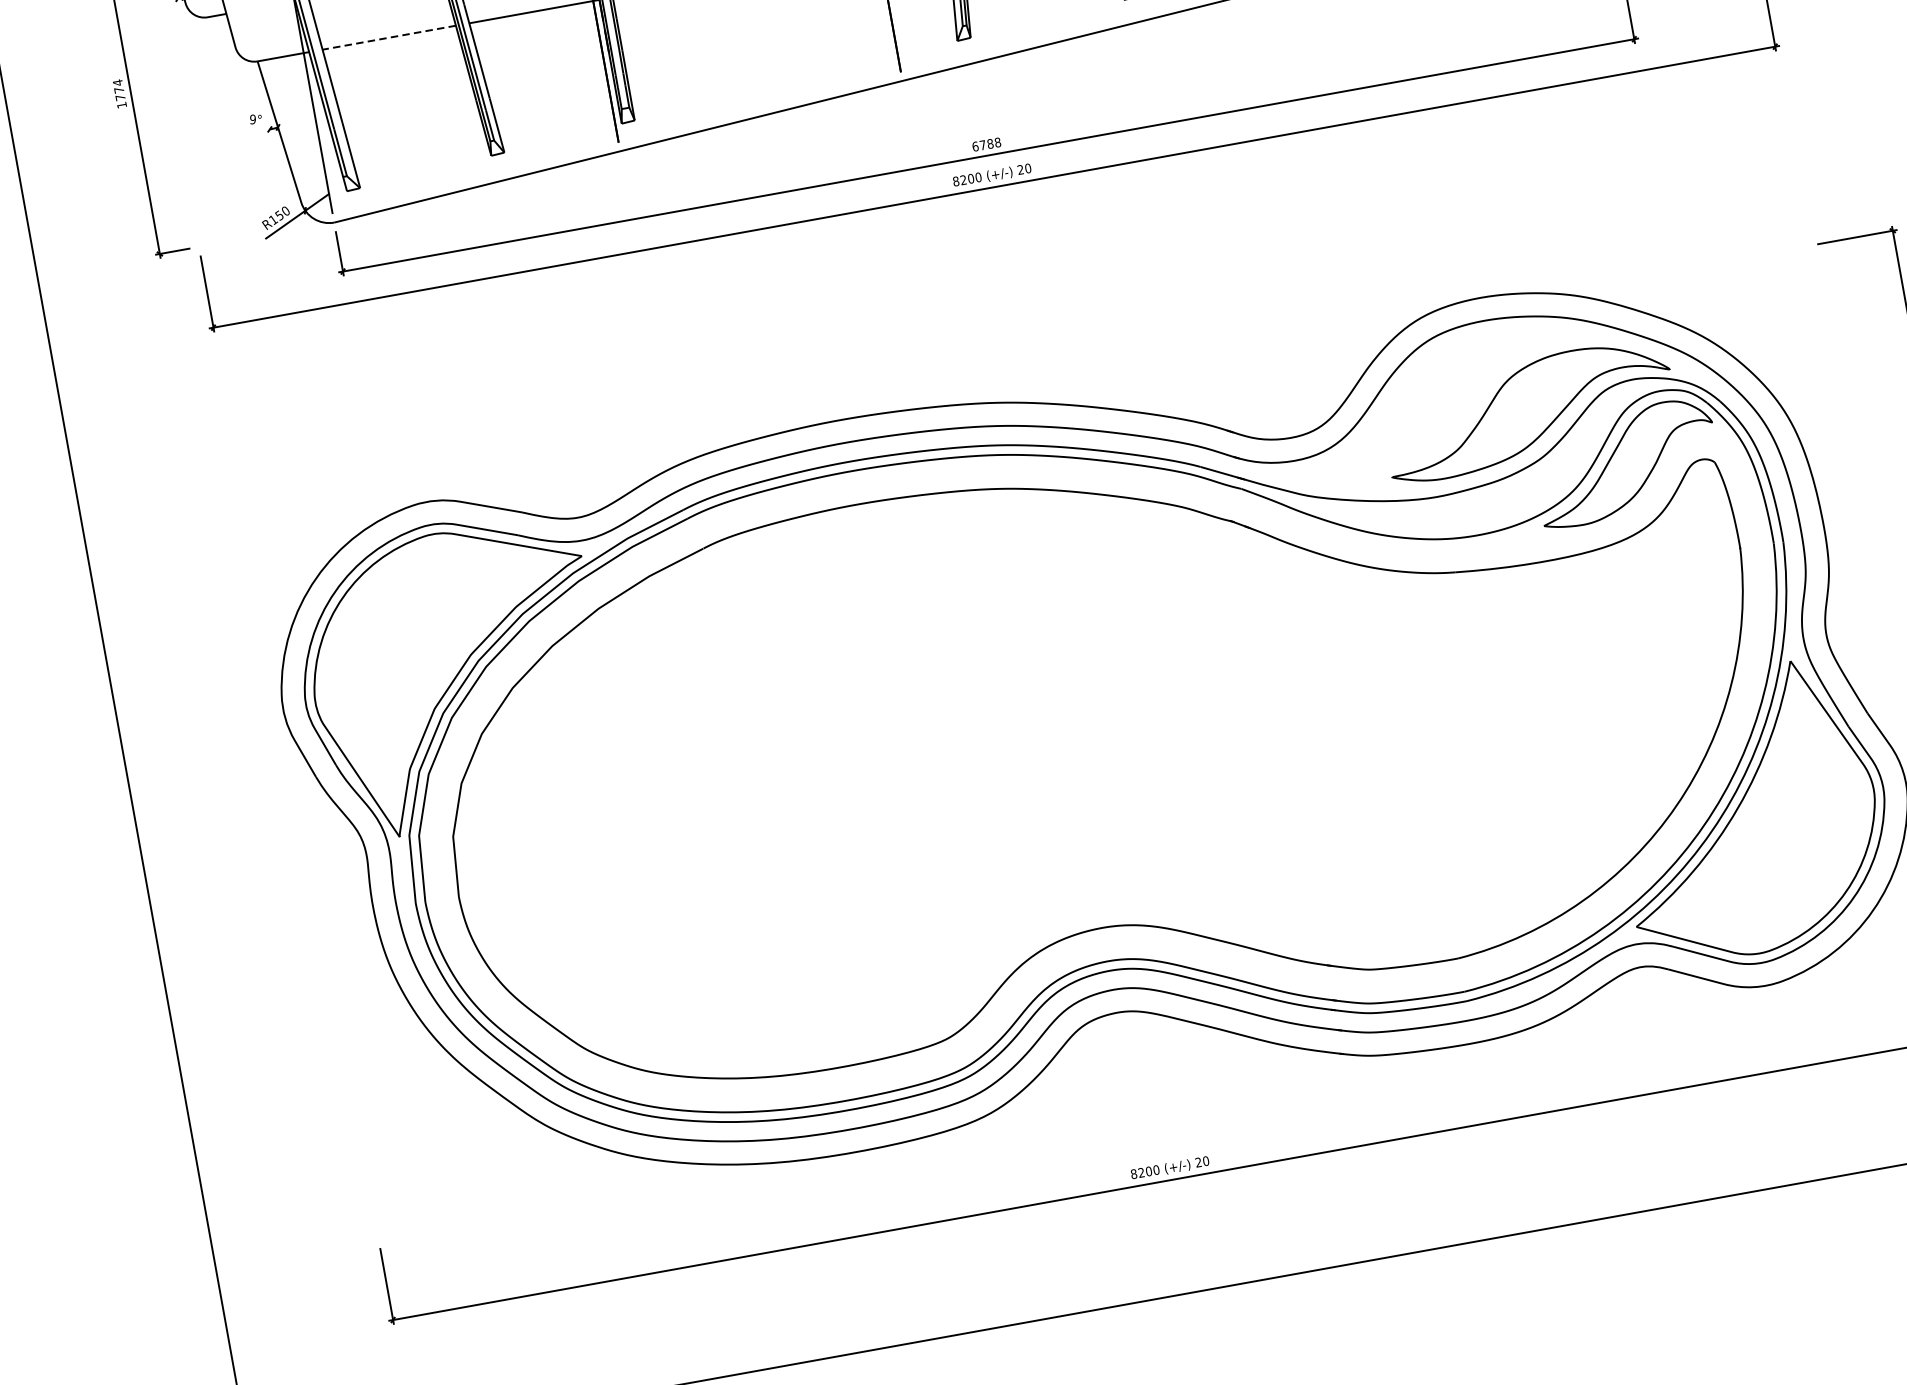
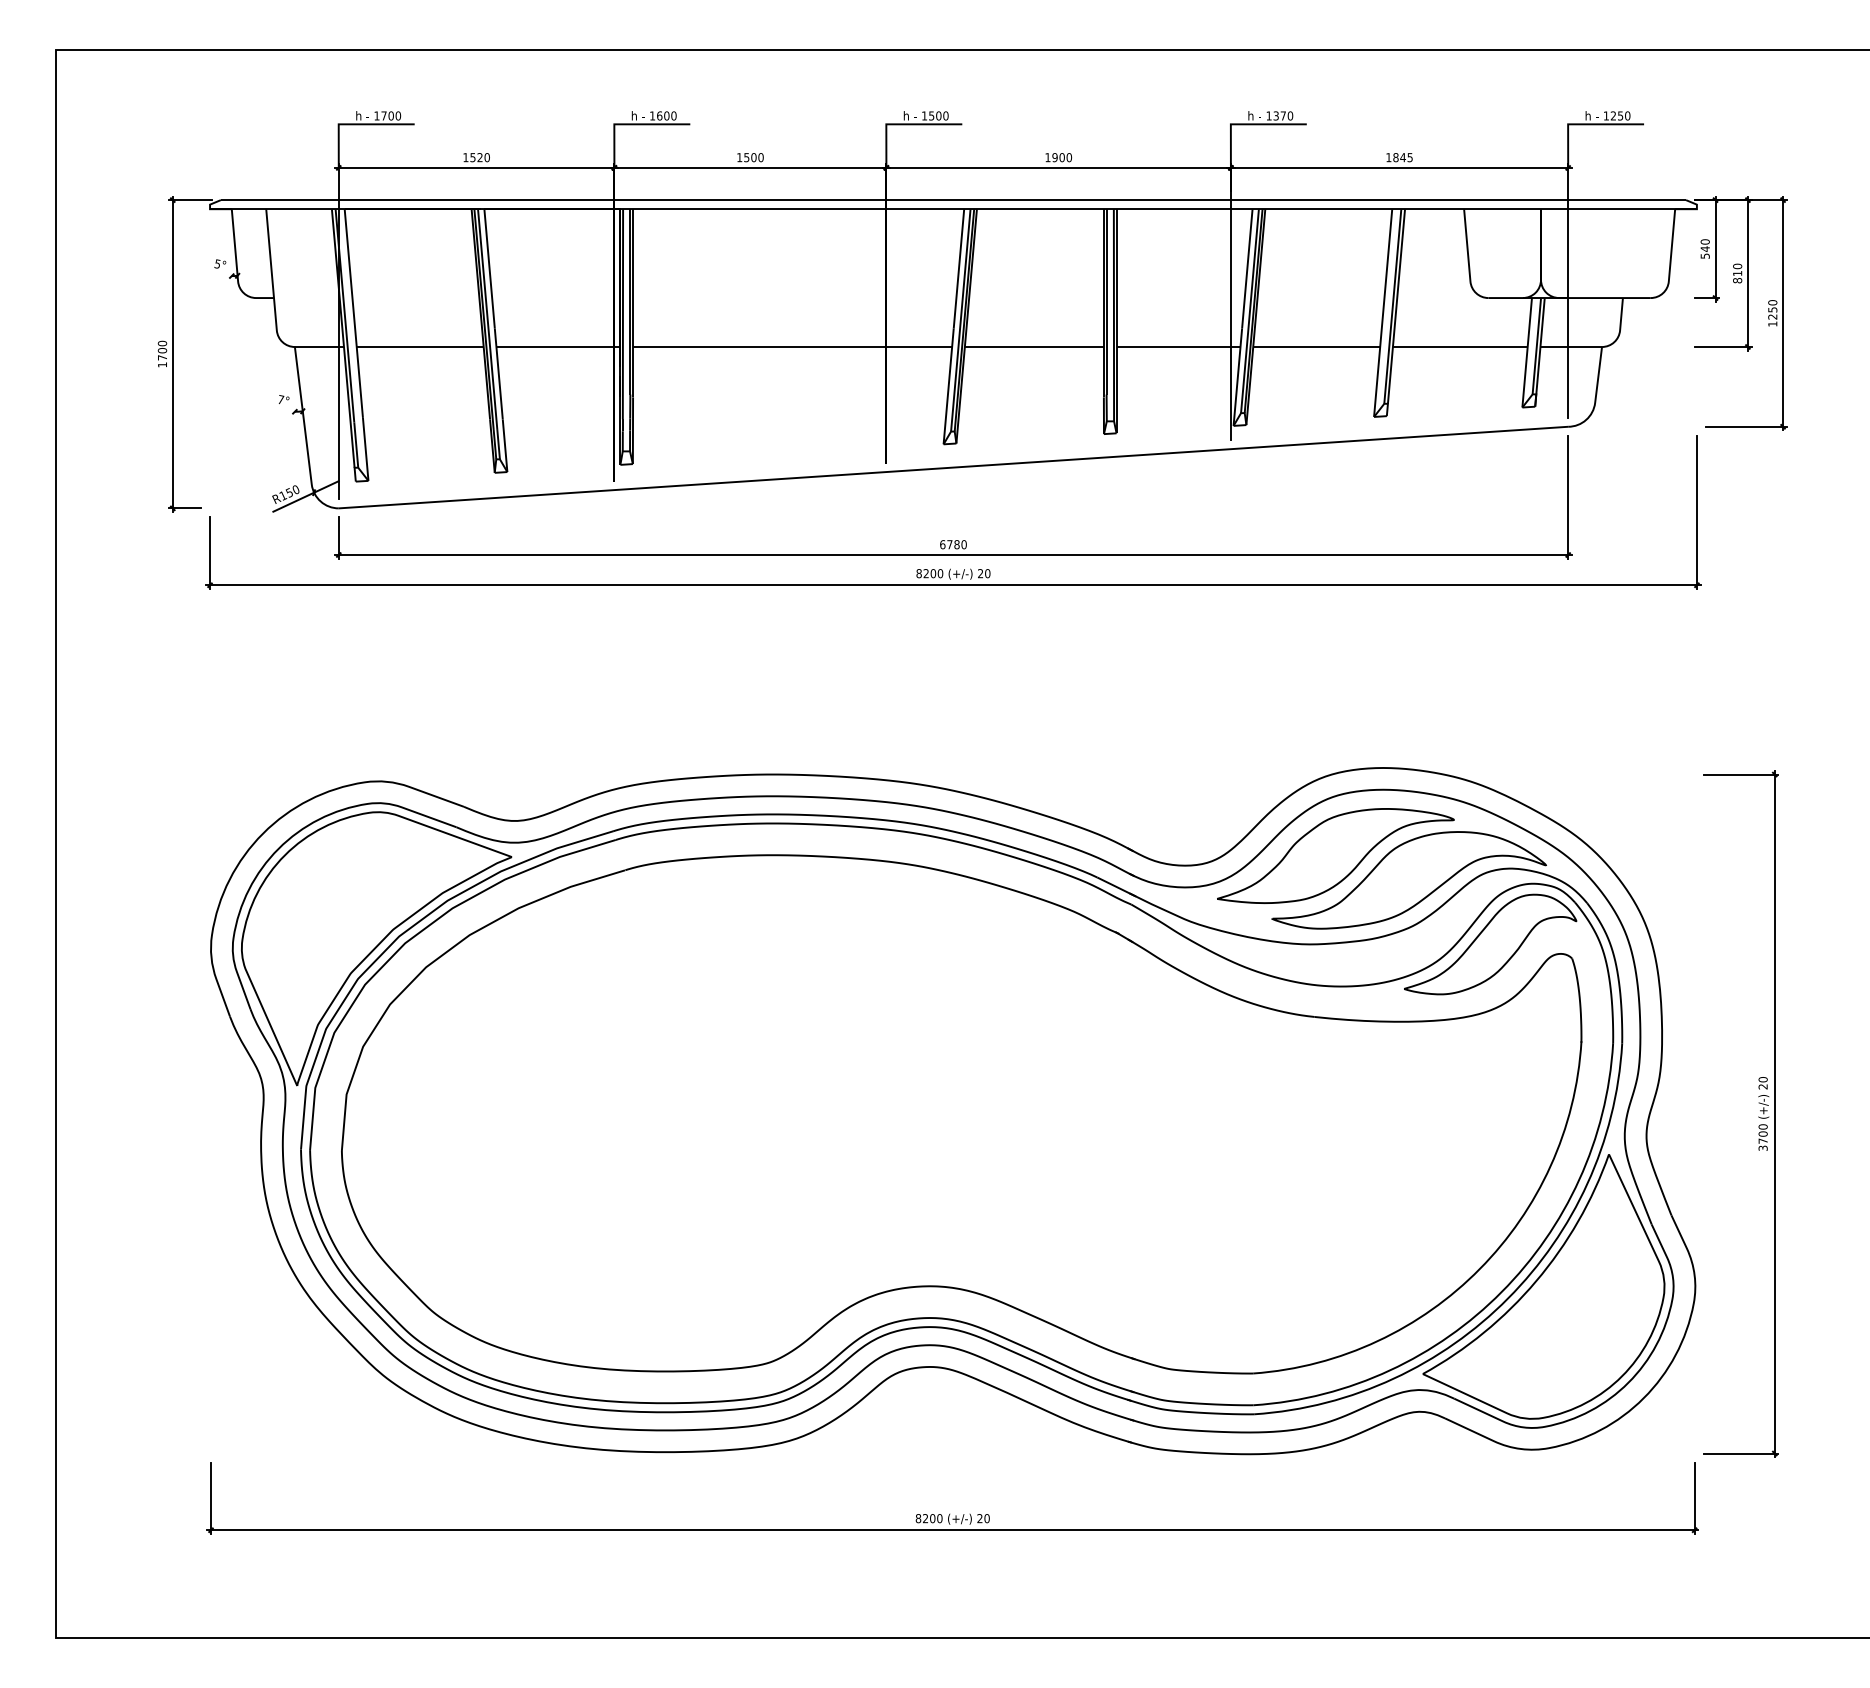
line: (388, 38) -> (419, 347), dashed -> solid
text: (118, 85) -> (162, 346), 1774 -> 1700
text: (253, 119) -> (281, 399), 9° -> 7°
text: (997, 142) -> (963, 544), 6788 -> 6780
part: (1446, 398) -> (1335, 855), added

